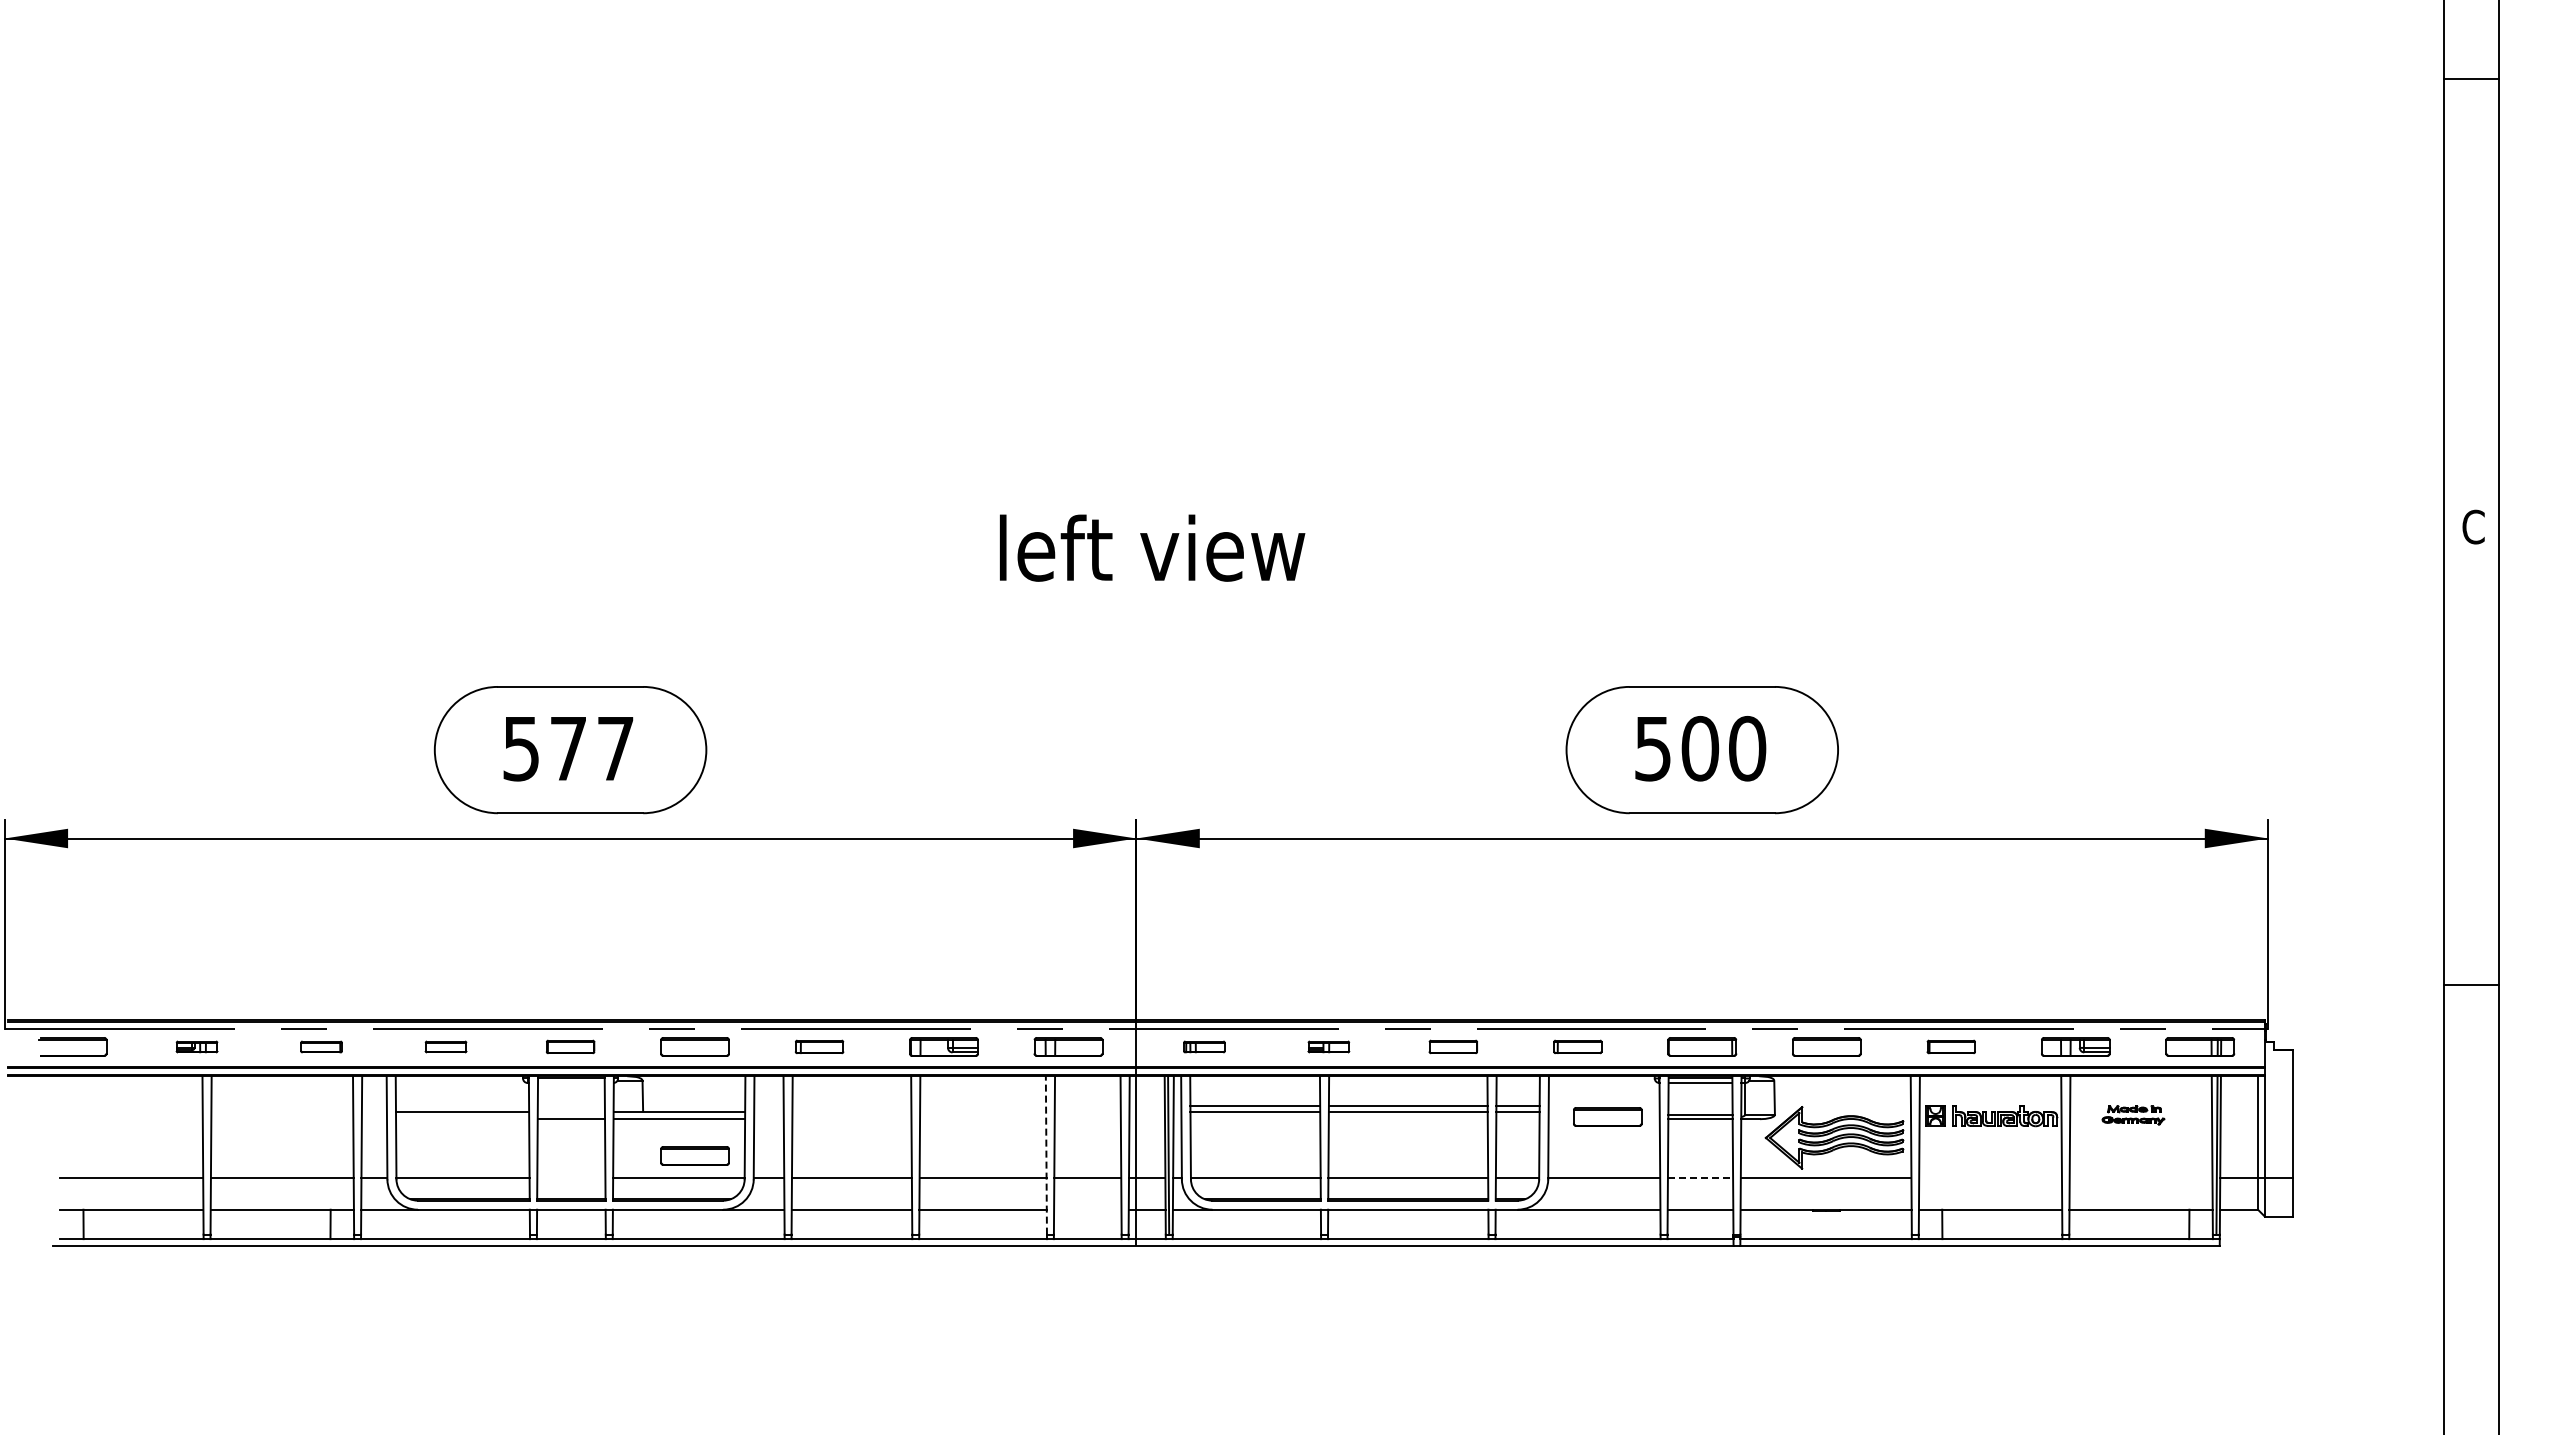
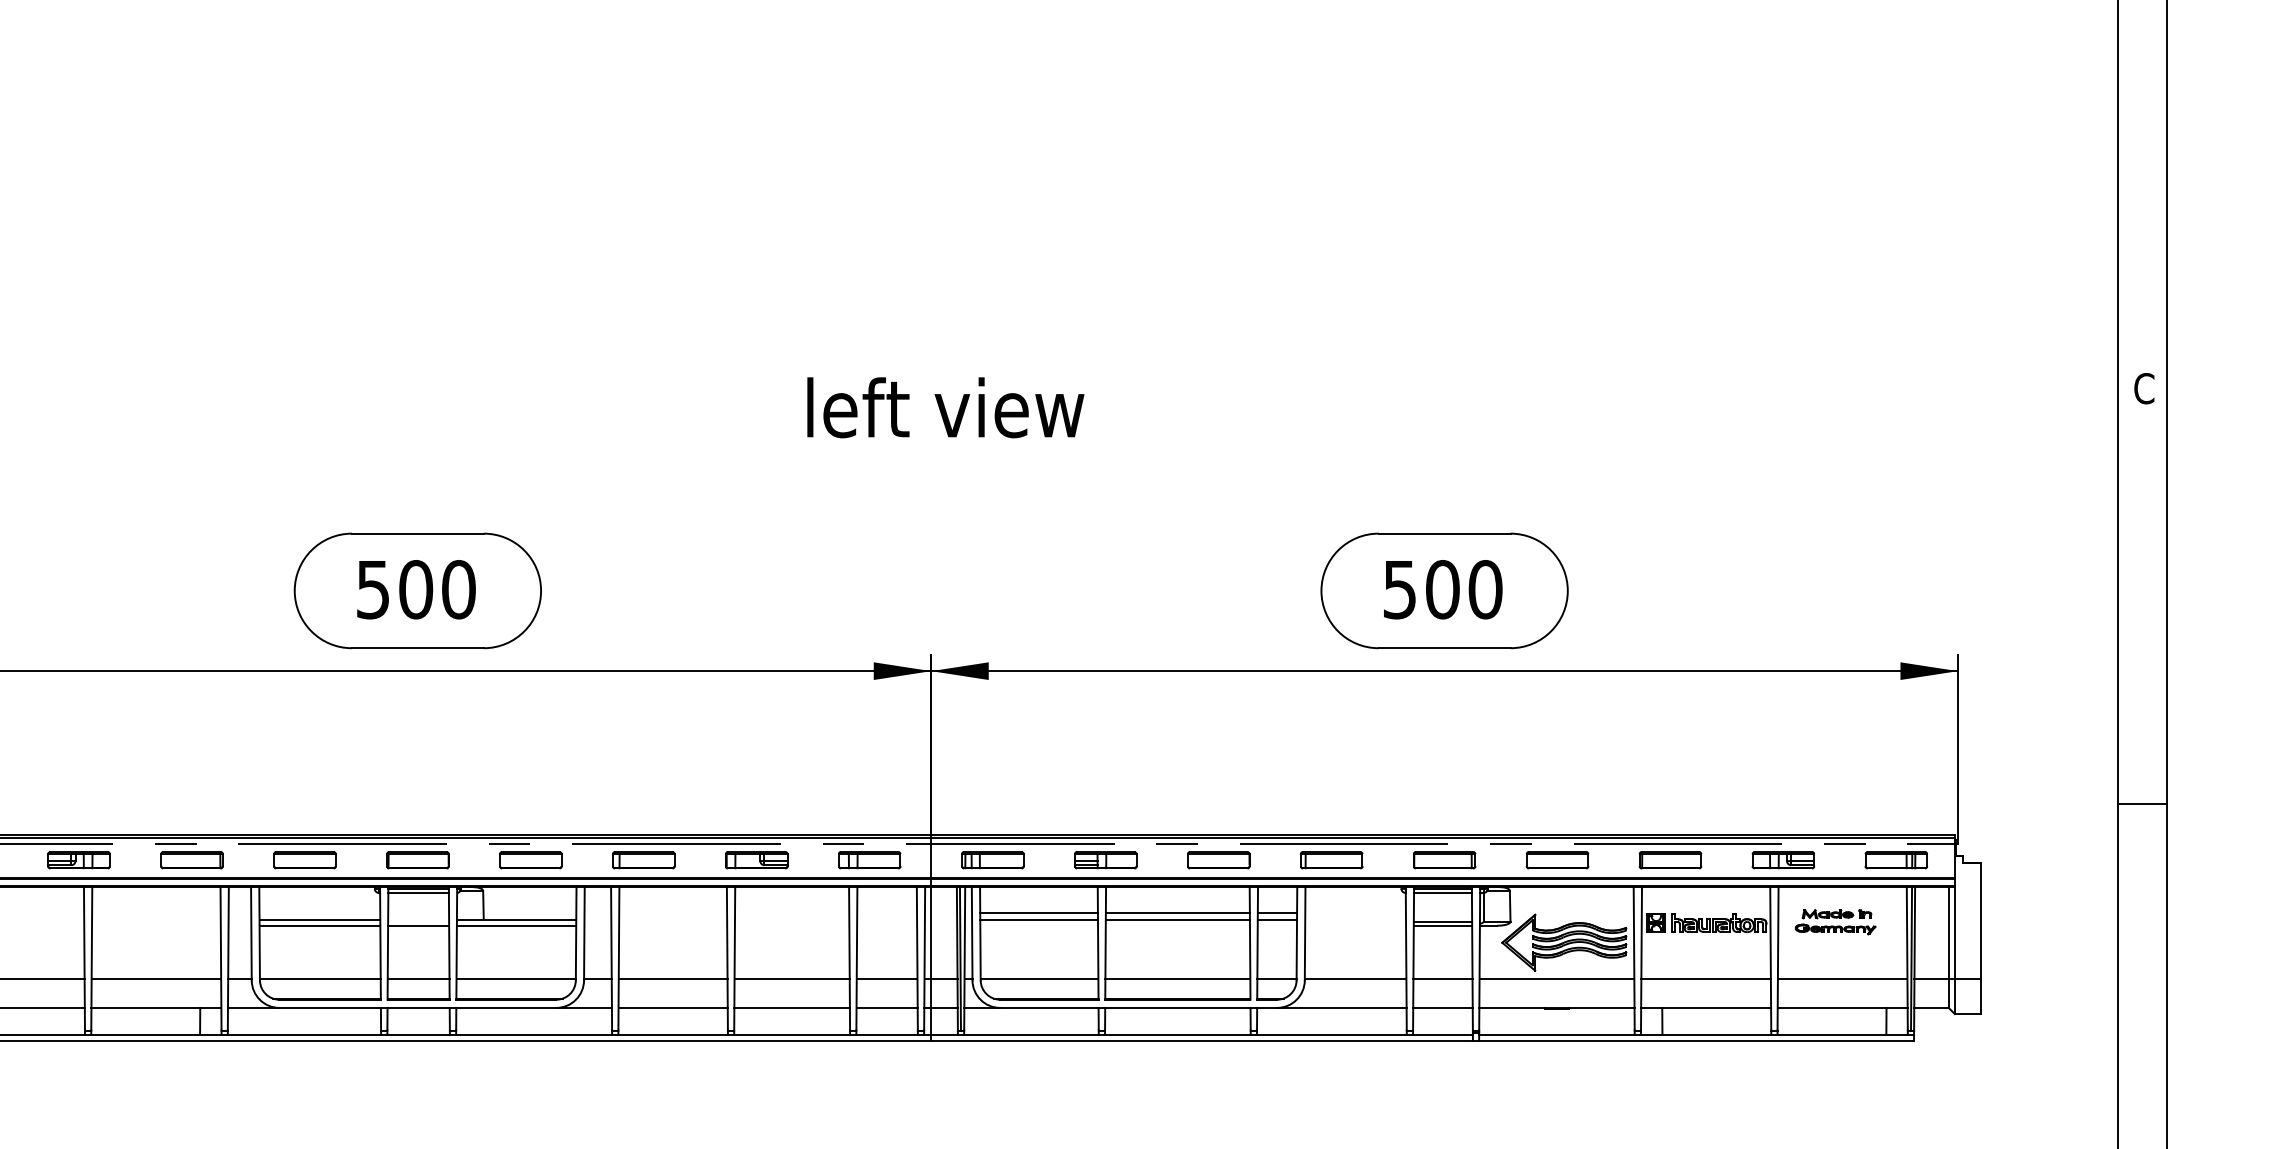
text: (592, 748) -> (437, 589), 577 -> 500
part: (196, 1046) -> (78, 859), size x1.67
part: (321, 1046) -> (191, 859), size x1.67
part: (445, 1046) -> (304, 859), size x1.67
part: (570, 1046) -> (417, 859), size x1.43
part: (819, 1046) -> (643, 859), size x1.43
part: (1204, 1046) -> (993, 859), size x1.67
part: (1328, 1046) -> (1105, 859), size x1.67
part: (1453, 1046) -> (1218, 859), size x1.43
part: (1577, 1046) -> (1331, 859), size x1.43
part: (1951, 1046) -> (1670, 859), size x1.43
line: (570, 1082) -> (417, 892), added
part: (2133, 1115) -> (1835, 922), size x1.43
part: (1607, 1116) -> (1358, 923), removed
line: (462, 1119) -> (319, 926), added
line: (1046, 1154) -> (849, 957), dashed -> solid
part: (694, 1155) -> (530, 958), removed
line: (571, 1178) -> (418, 979), added
line: (1700, 1178) -> (1442, 979), dashed -> solid
line: (1990, 1178) -> (1706, 979), added
line: (2140, 1178) -> (1842, 979), added
line: (1087, 1209) -> (886, 1007), added

